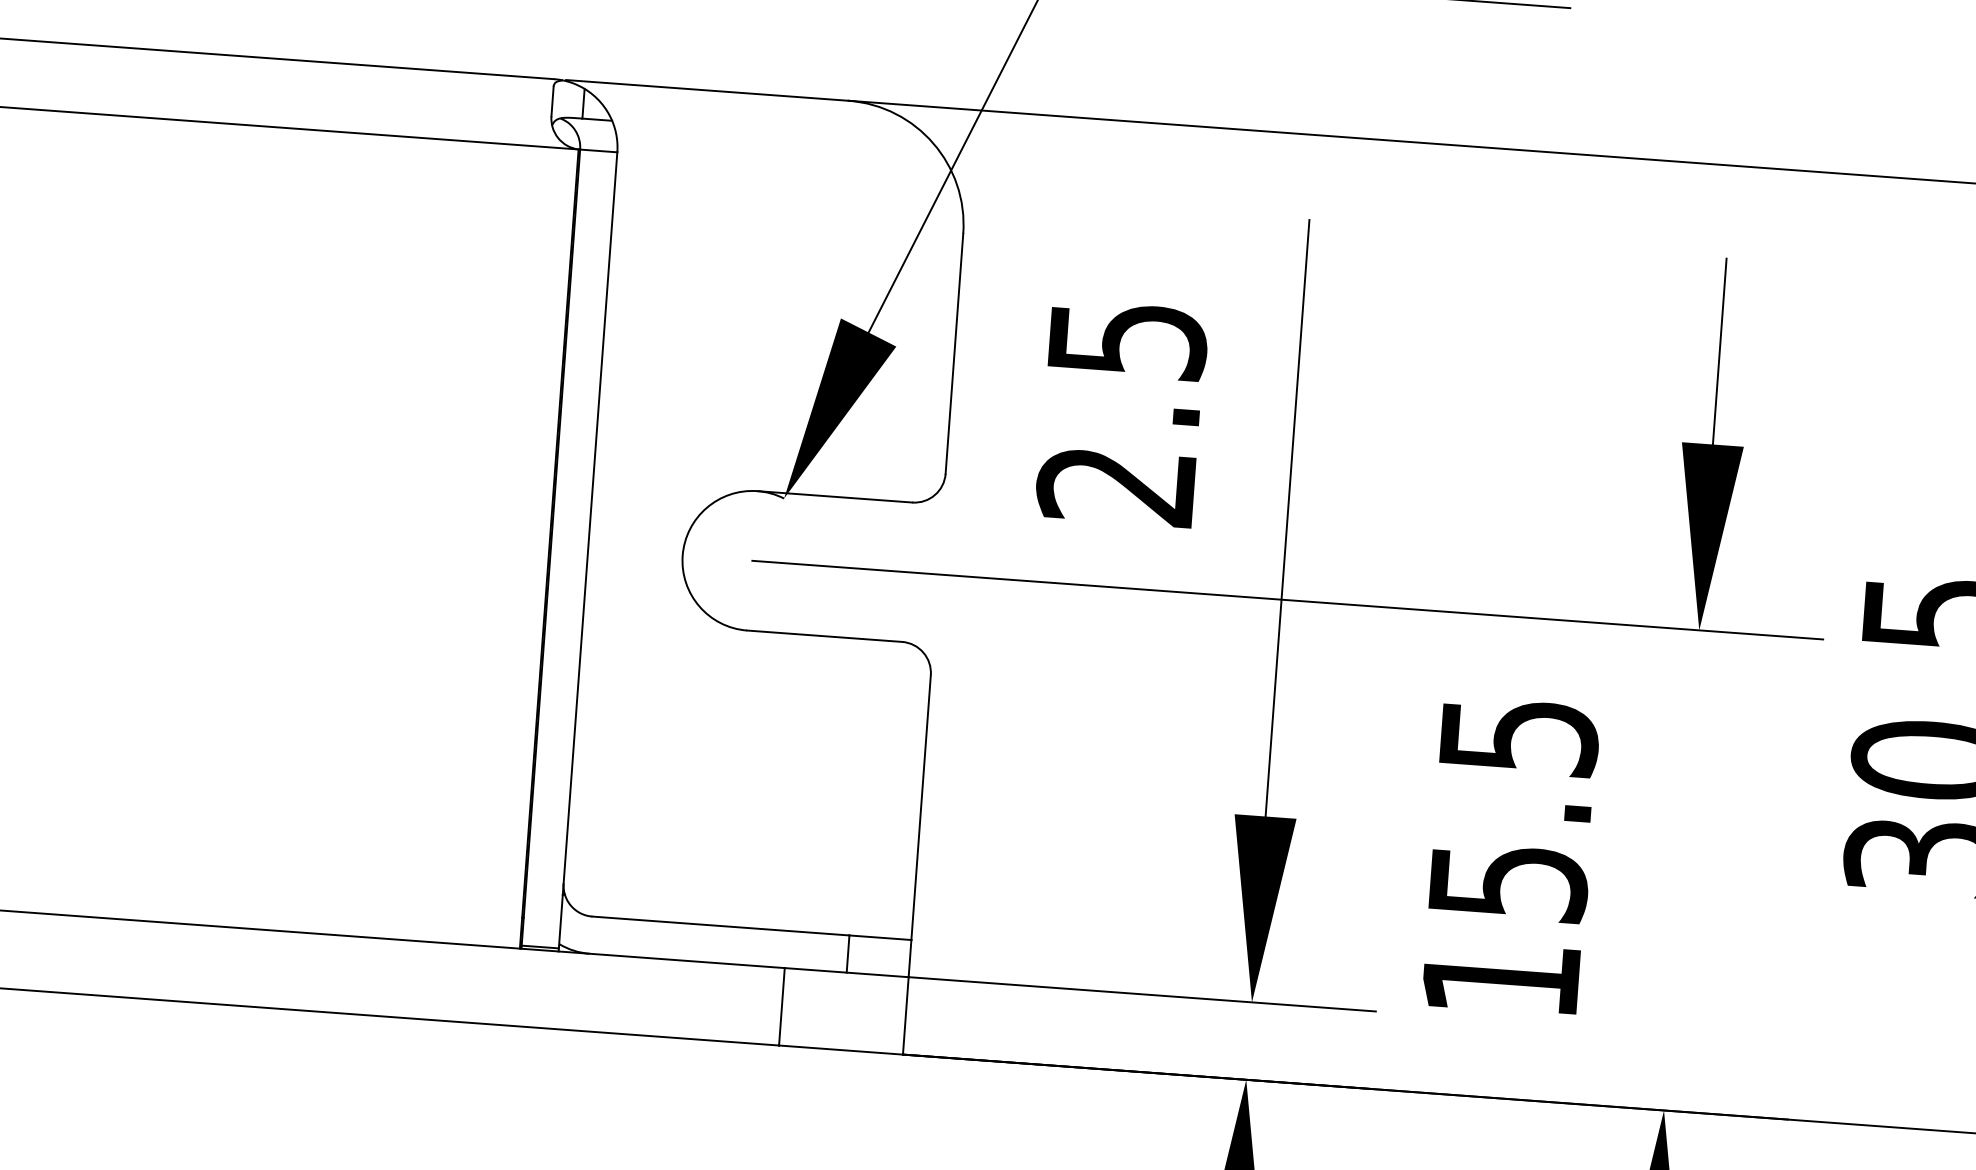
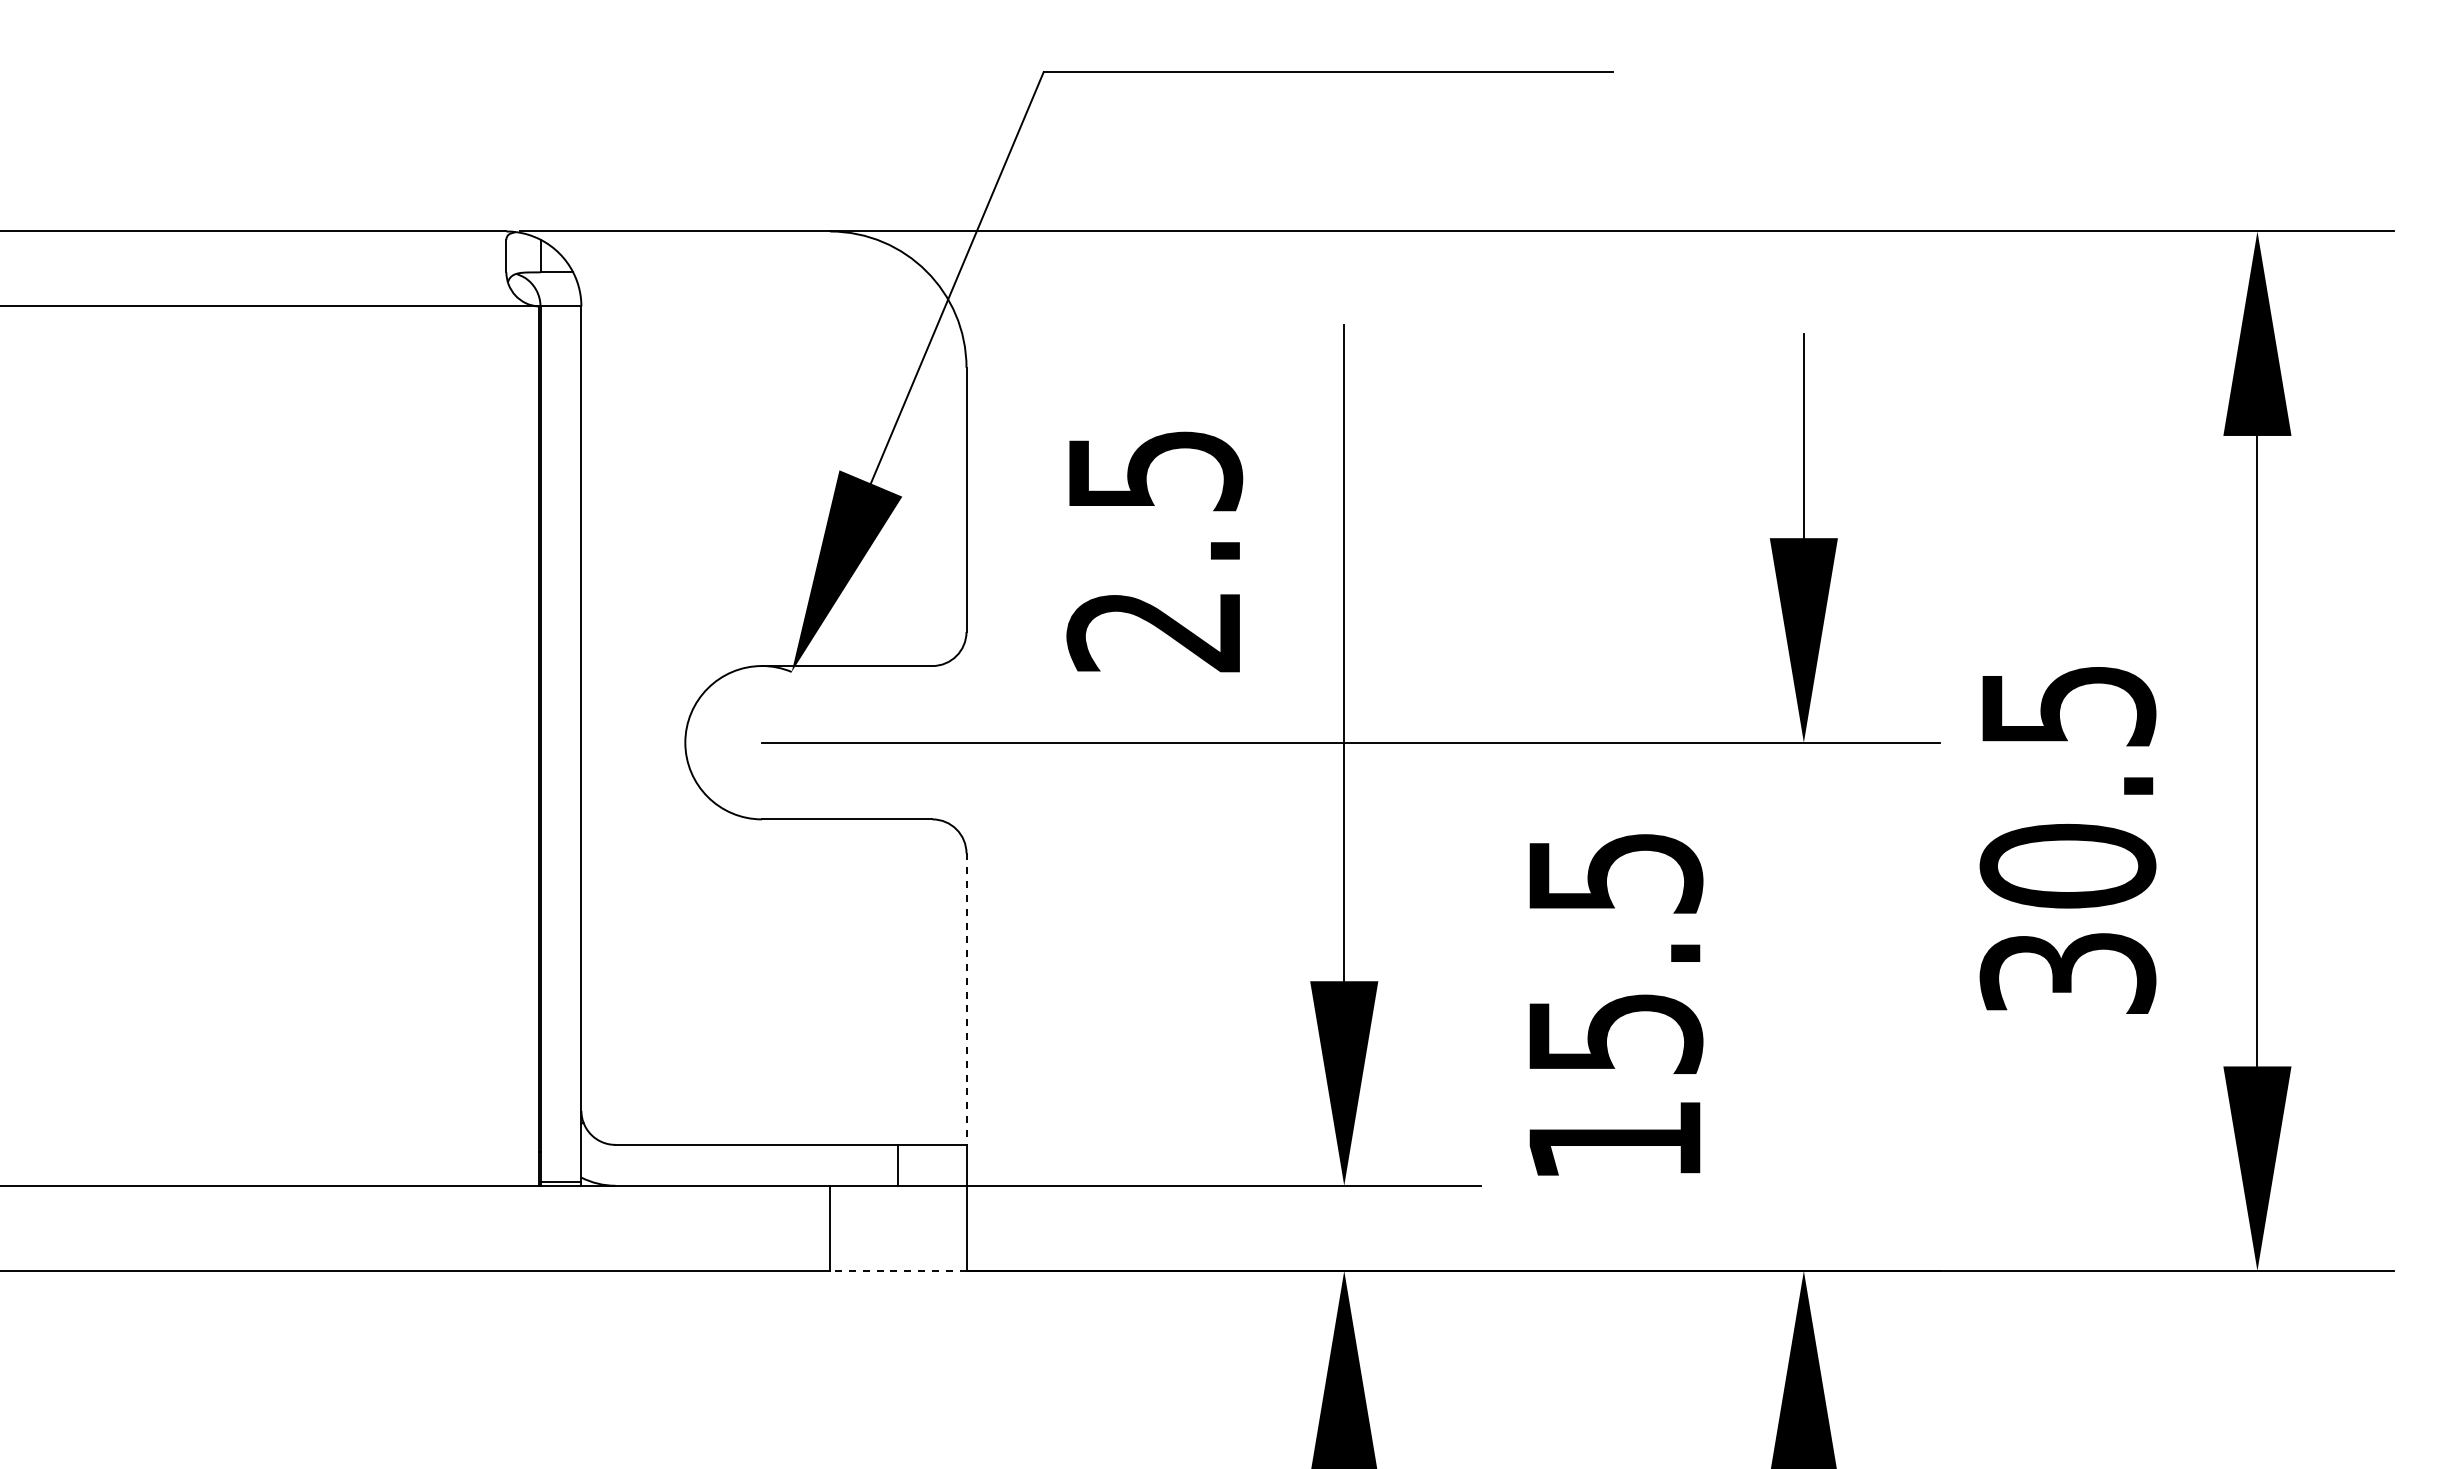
line: (921, 807) -> (966, 999), solid -> dashed
line: (840, 1049) -> (897, 1270), solid -> dashed

